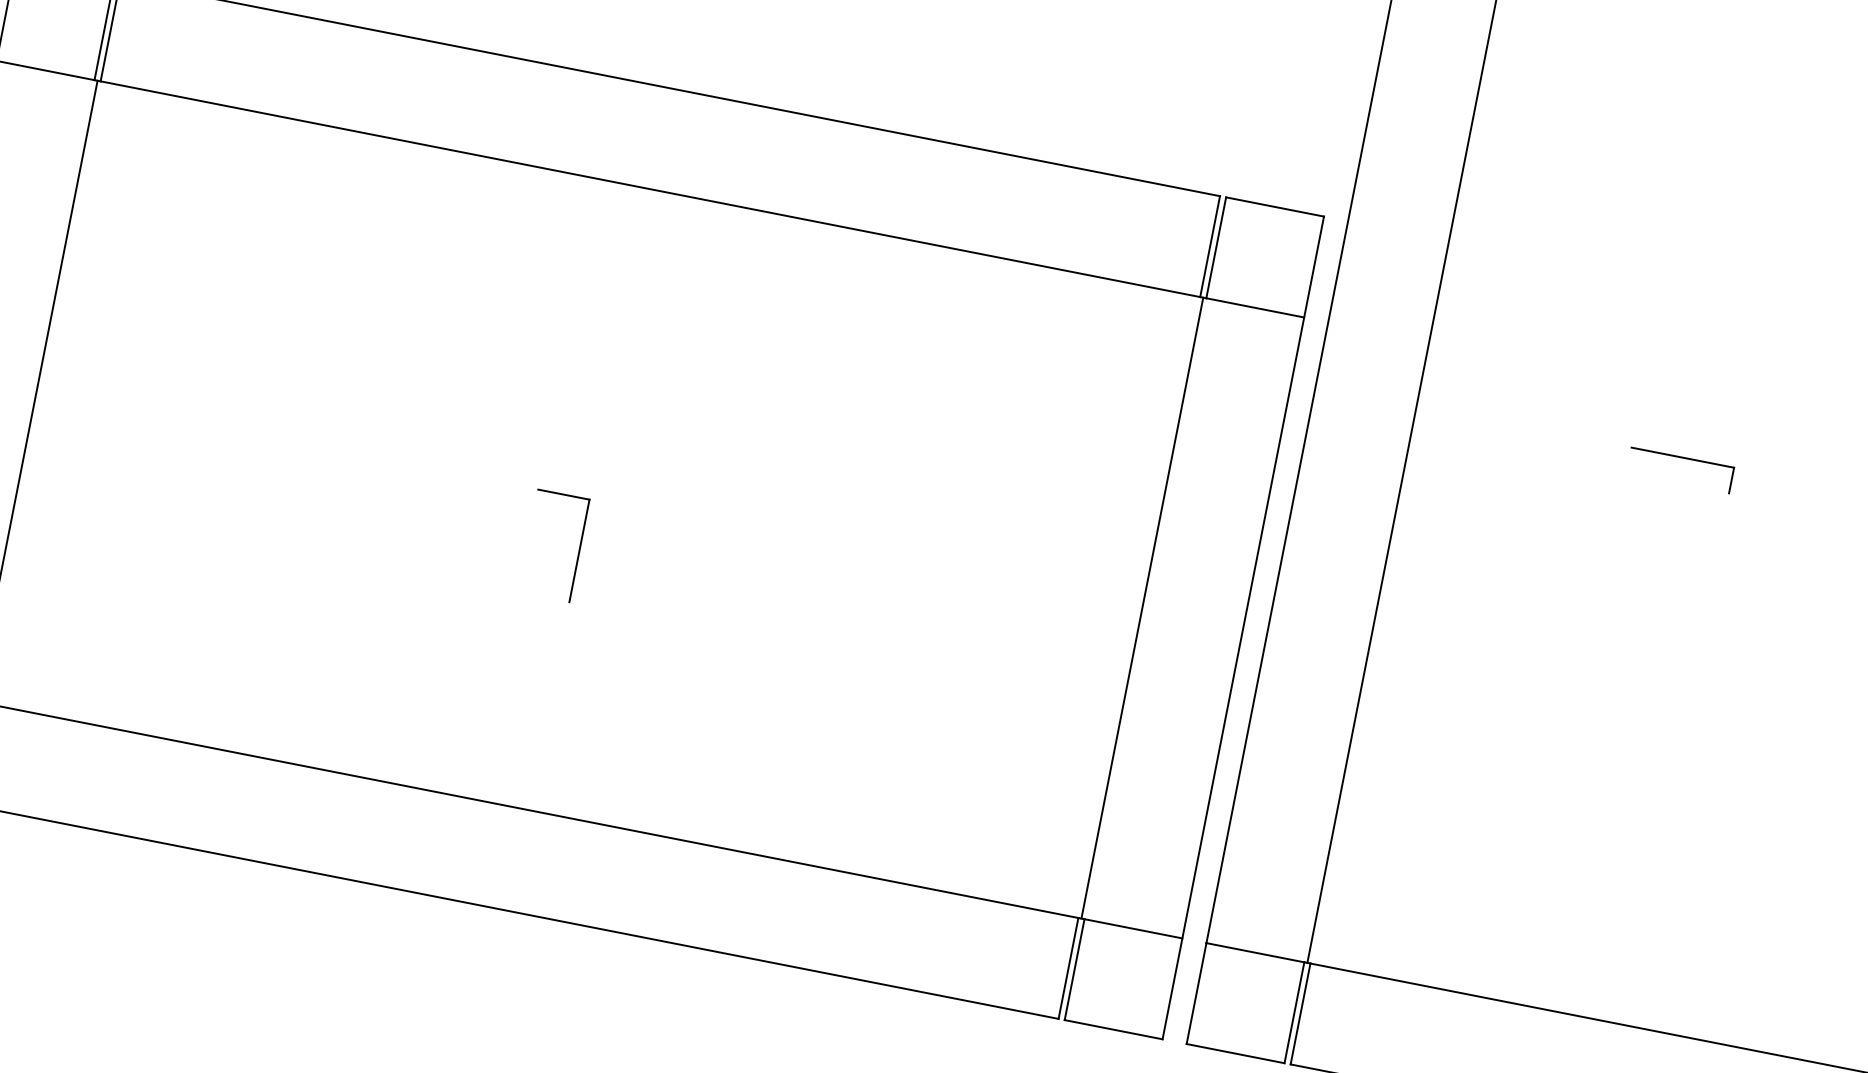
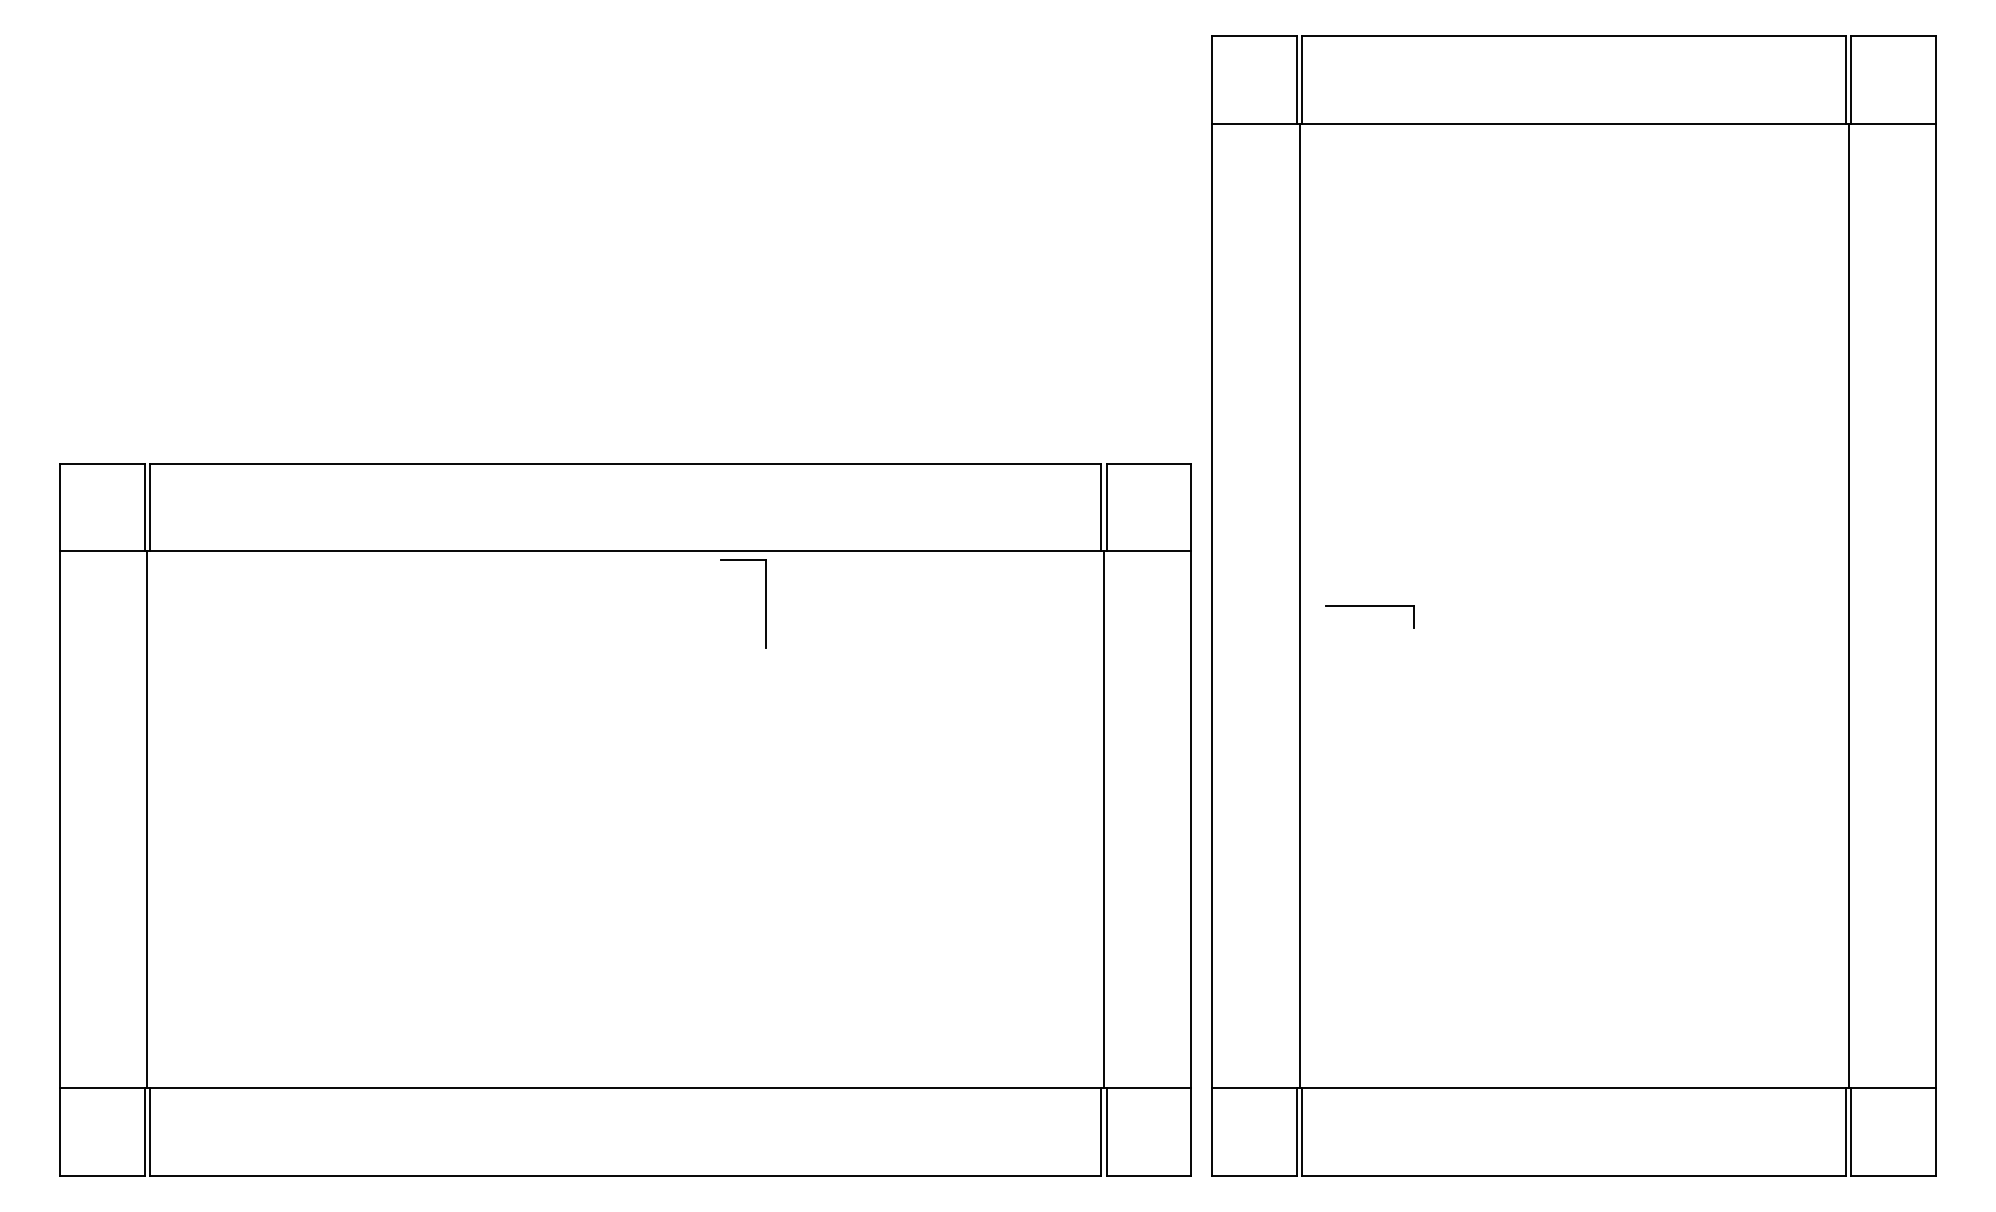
part: (1682, 458) -> (1369, 606), moved
part: (579, 550) -> (765, 603), moved

